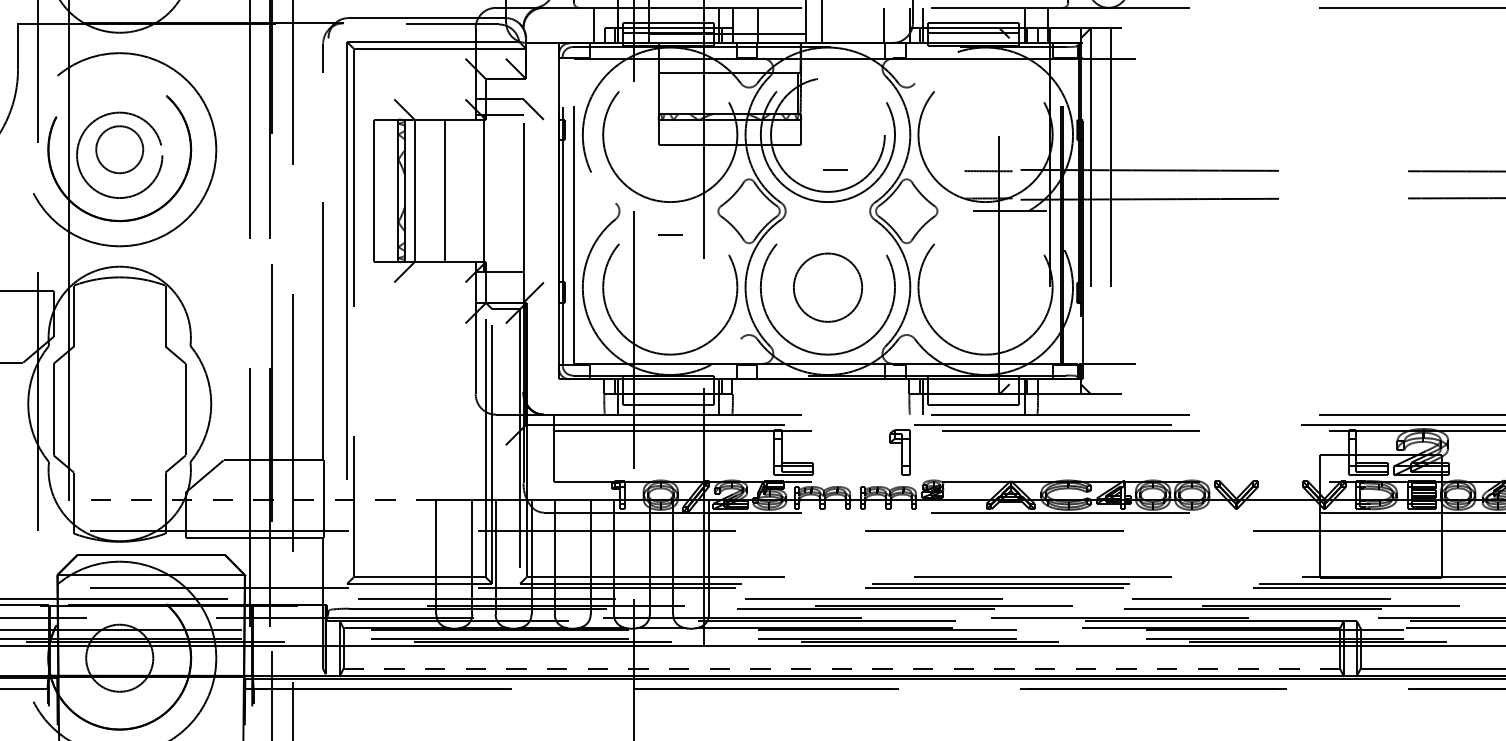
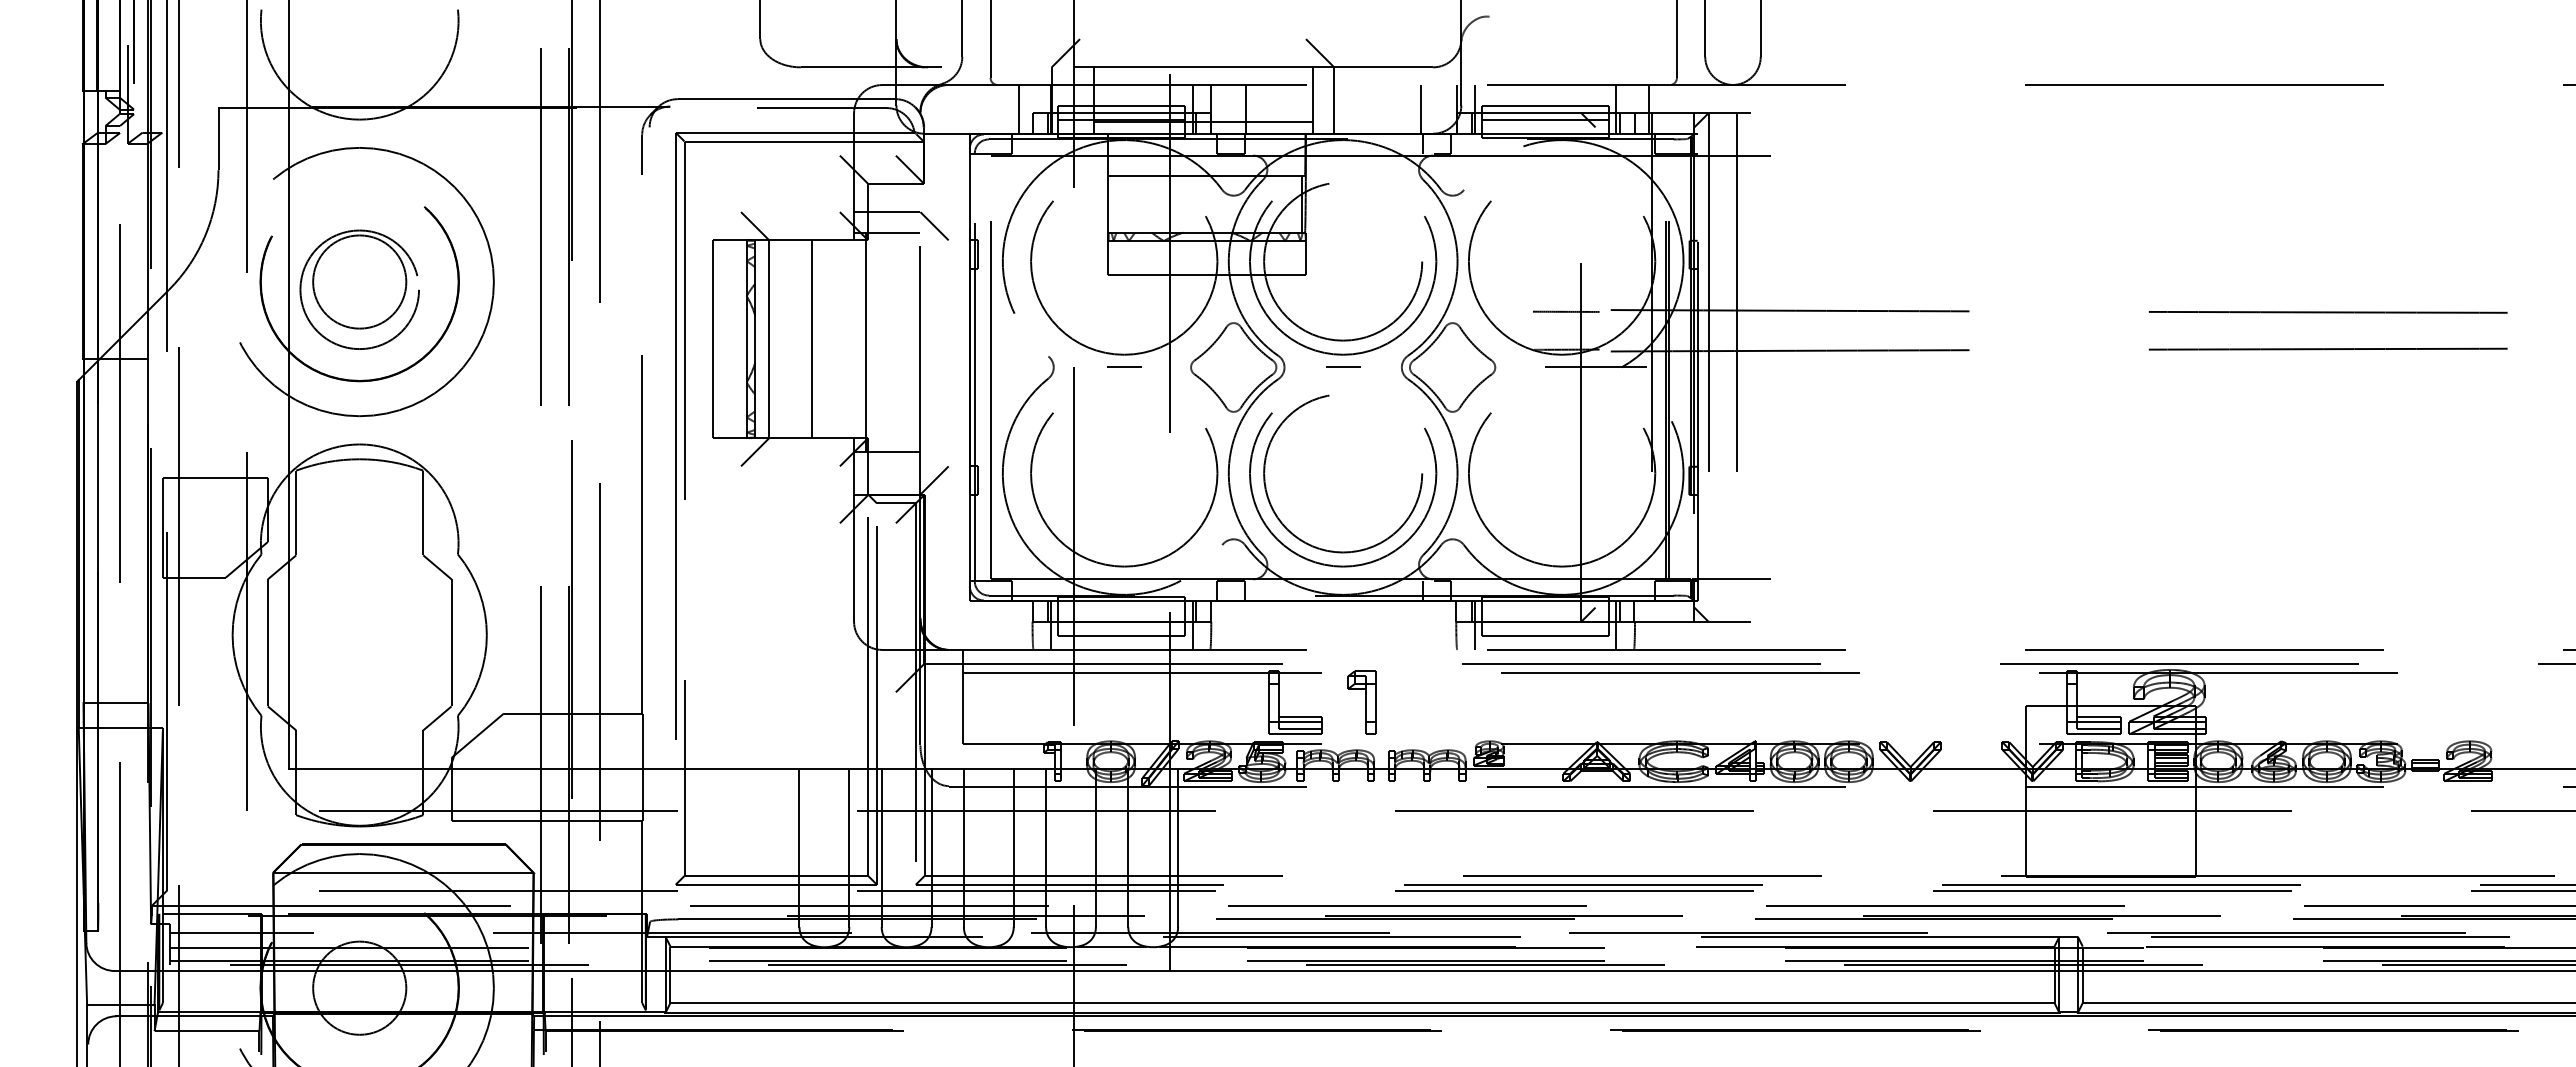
circle: (119, 149) -> (359, 281), size x1.43
line: (836, 169) -> (1343, 366), moved
line: (670, 234) -> (1124, 366), moved
circle: (828, 287) -> (1343, 473), size x1.67
part: (899, 452) -> (1361, 702), moved
line: (252, 500) -> (543, 768), dashed -> solid
line: (841, 669) -> (1361, 1003), dashed -> solid

